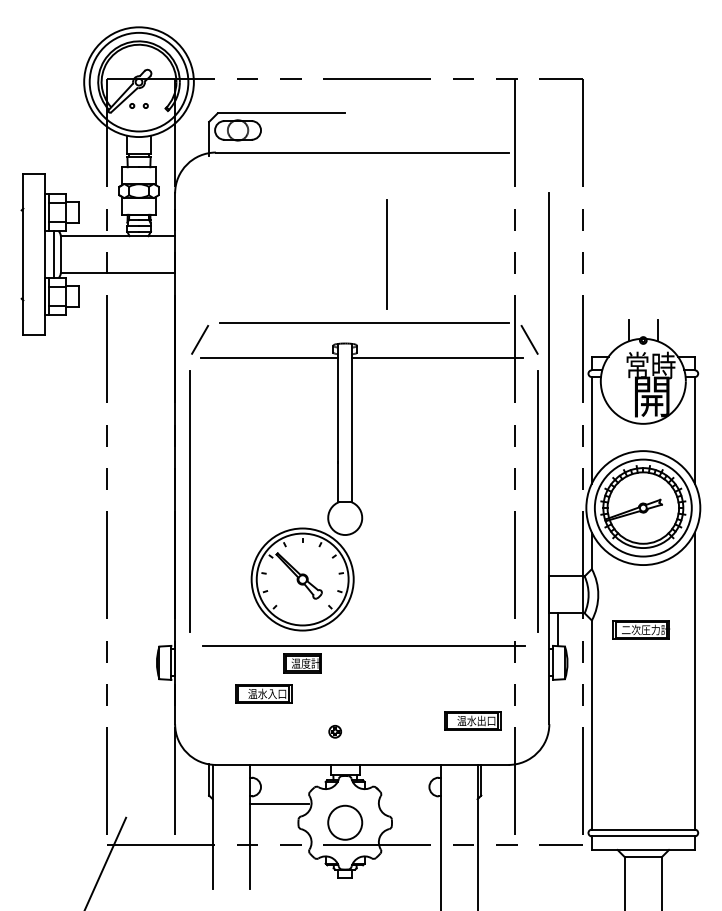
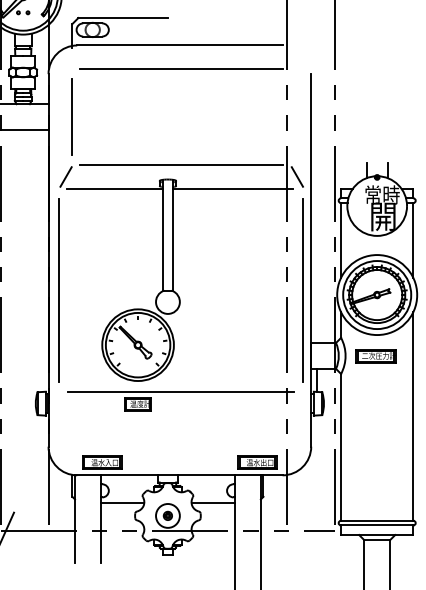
line: (364, 186) -> (181, 69), added
line: (386, 254) -> (71, 117), moved
part: (641, 629) -> (375, 355), moved
part: (263, 693) -> (102, 462), moved
part: (472, 720) -> (257, 462), moved
part: (334, 731) -> (167, 515), moved
line: (410, 804) -> (213, 503), added

